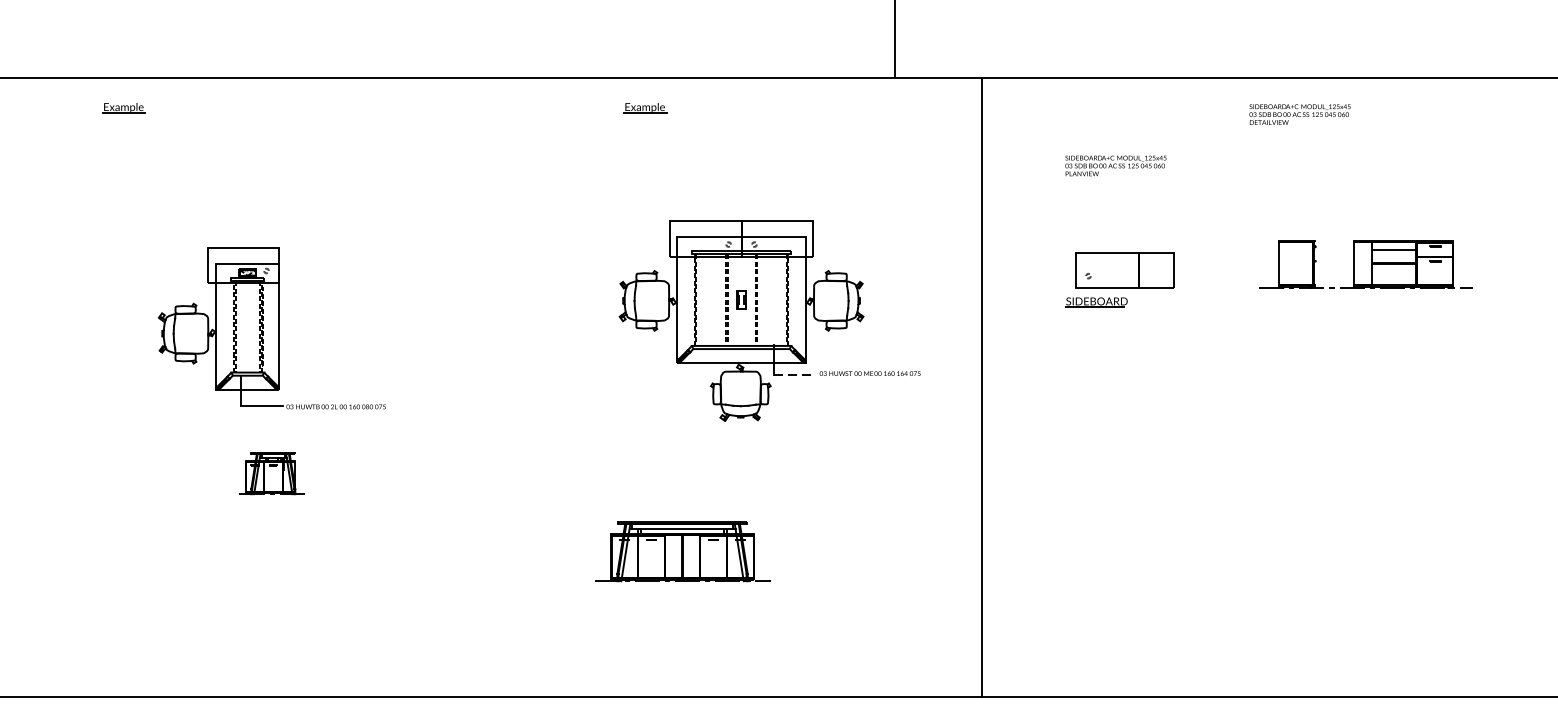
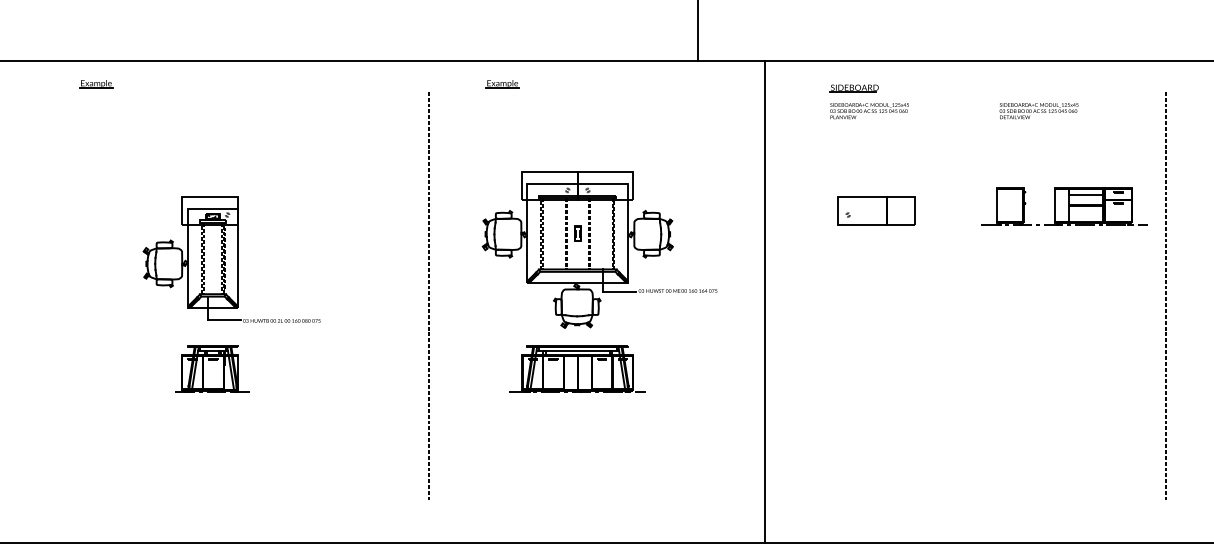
text: (1299, 115) -> (1038, 111), moved
text: (1115, 166) -> (869, 111), moved
part: (1095, 302) -> (853, 88), moved
part: (271, 328) -> (231, 259), moved
line: (796, 374) -> (620, 291), dashed -> solid
line: (551, 379) -> (429, 295), added
line: (1495, 379) -> (1165, 295), added
part: (272, 473) -> (212, 368), size x1.43
part: (682, 551) -> (577, 368), moved

